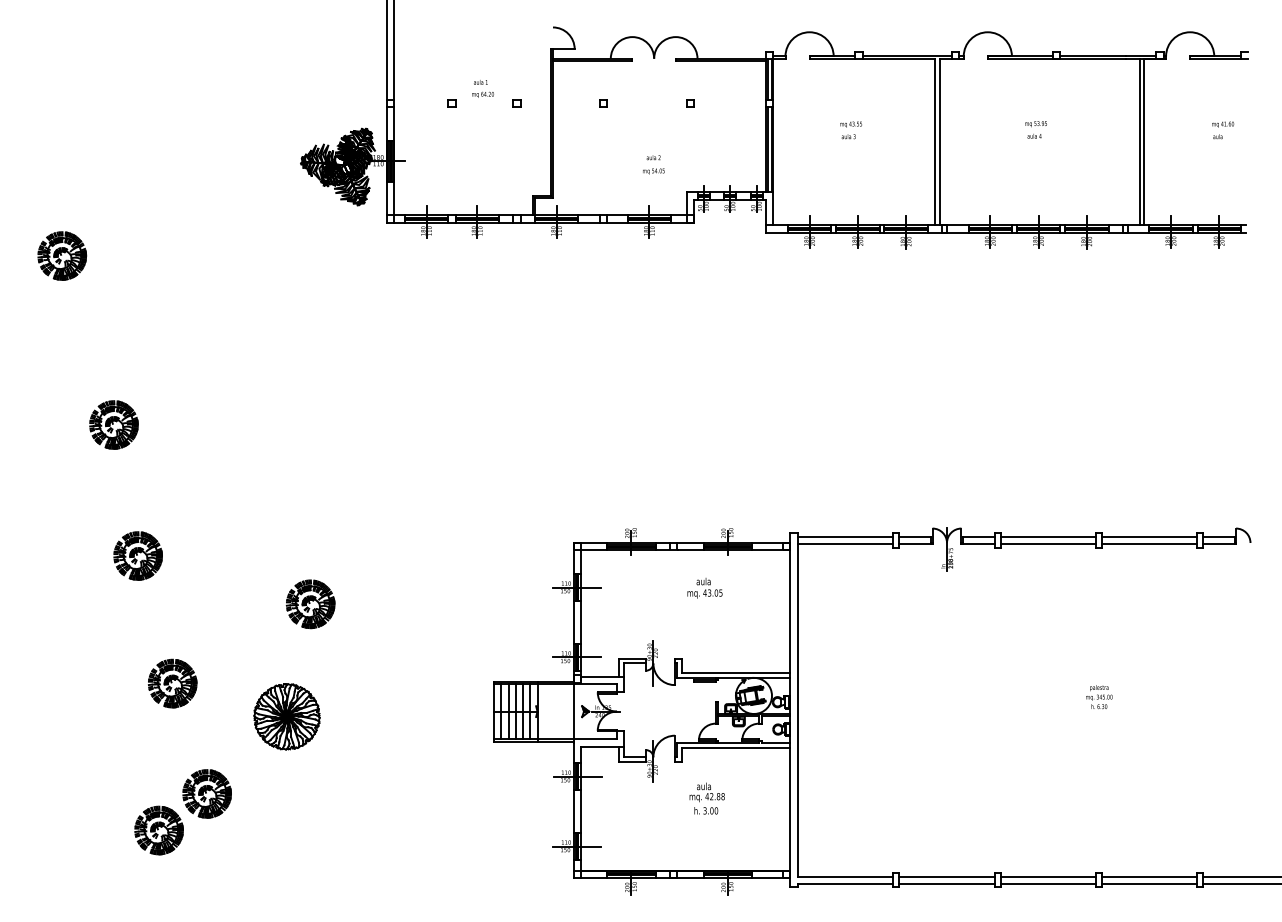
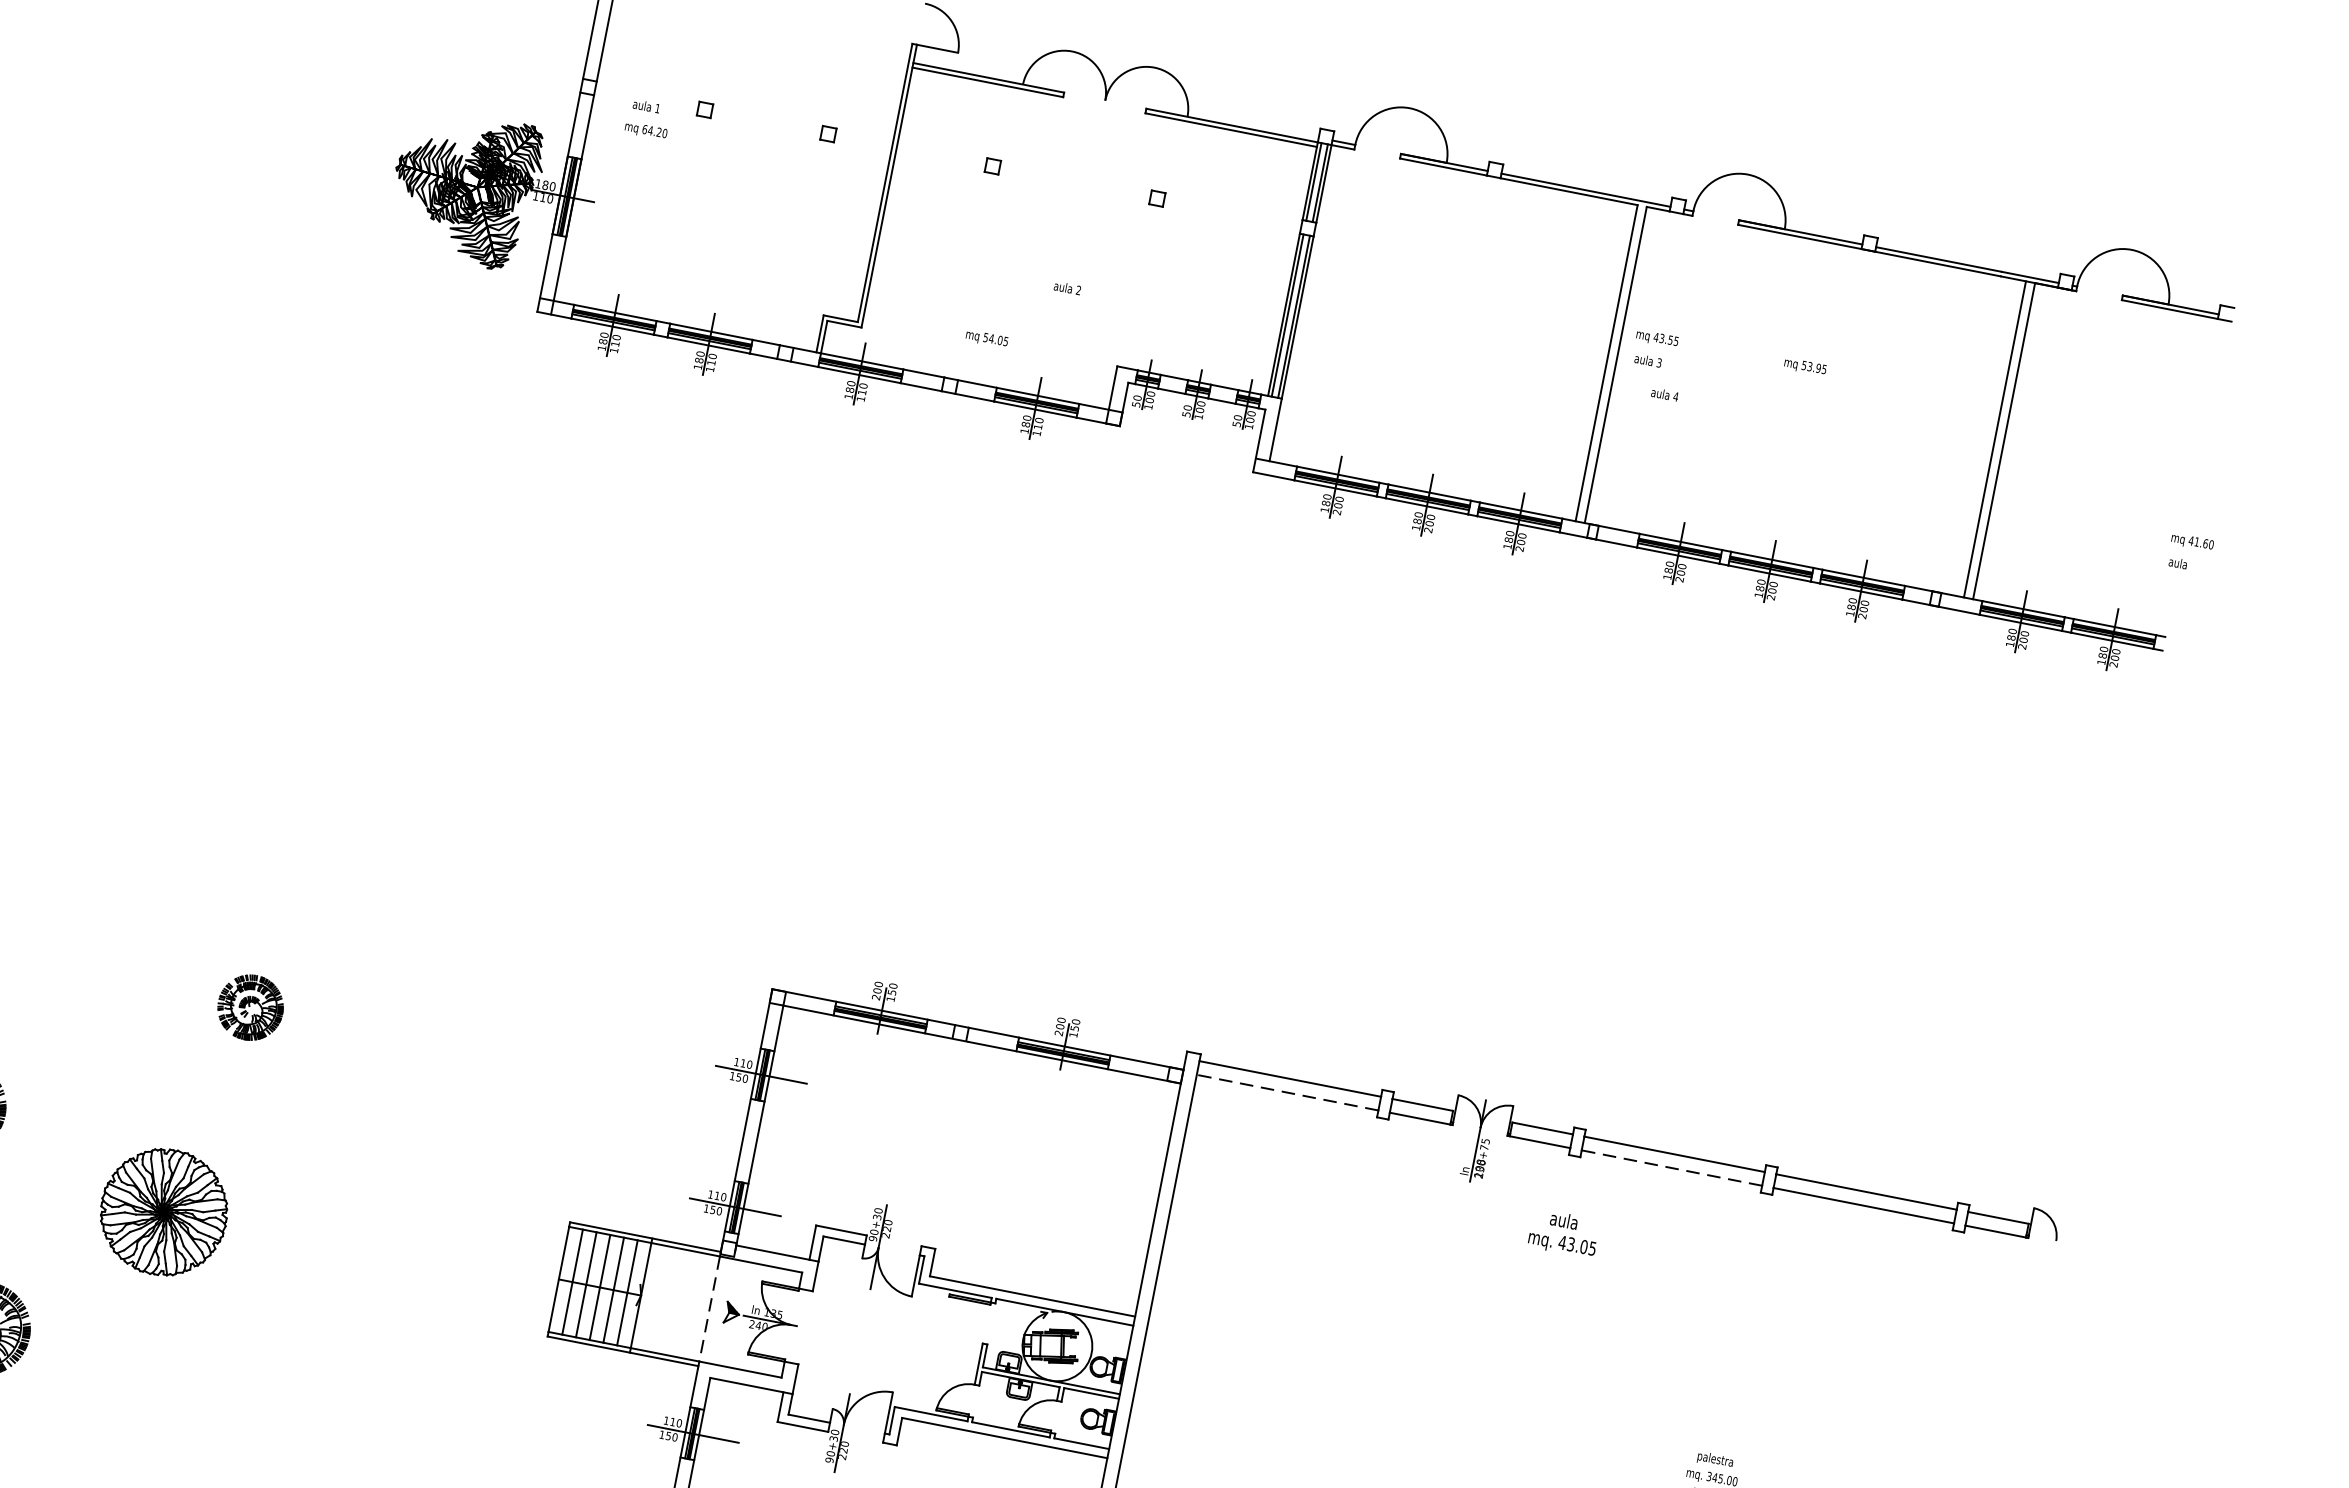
text: (482, 88) -> (647, 118), moved
text: (850, 130) -> (1653, 349), moved
text: (1223, 130) -> (2191, 553), moved
text: (1034, 136) -> (1664, 395), moved
text: (653, 171) -> (986, 338), moved
line: (845, 544) -> (1287, 1093), solid -> dashed
line: (1048, 544) -> (1672, 1168), solid -> dashed
text: (704, 588) -> (1563, 1233), moved
part: (310, 604) -> (250, 1007), size x0.7
line: (573, 711) -> (709, 1308), solid -> dashed

